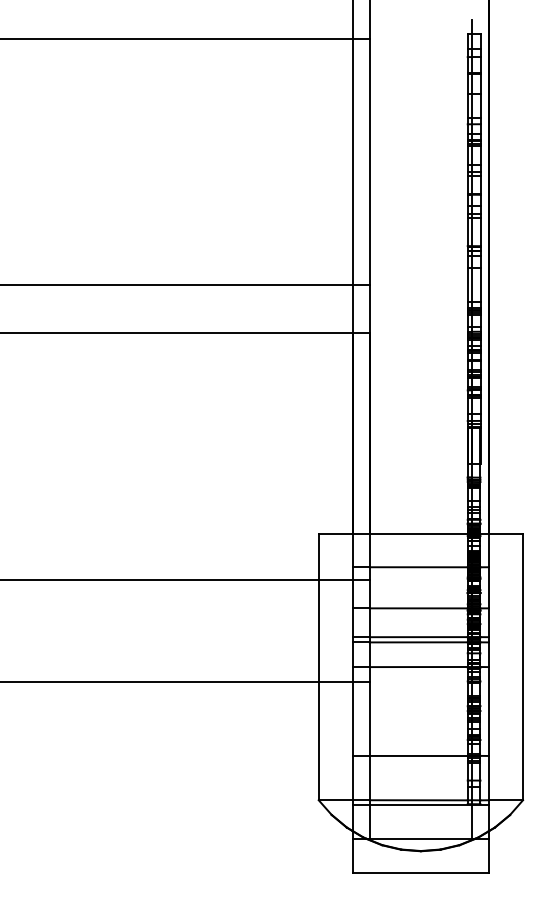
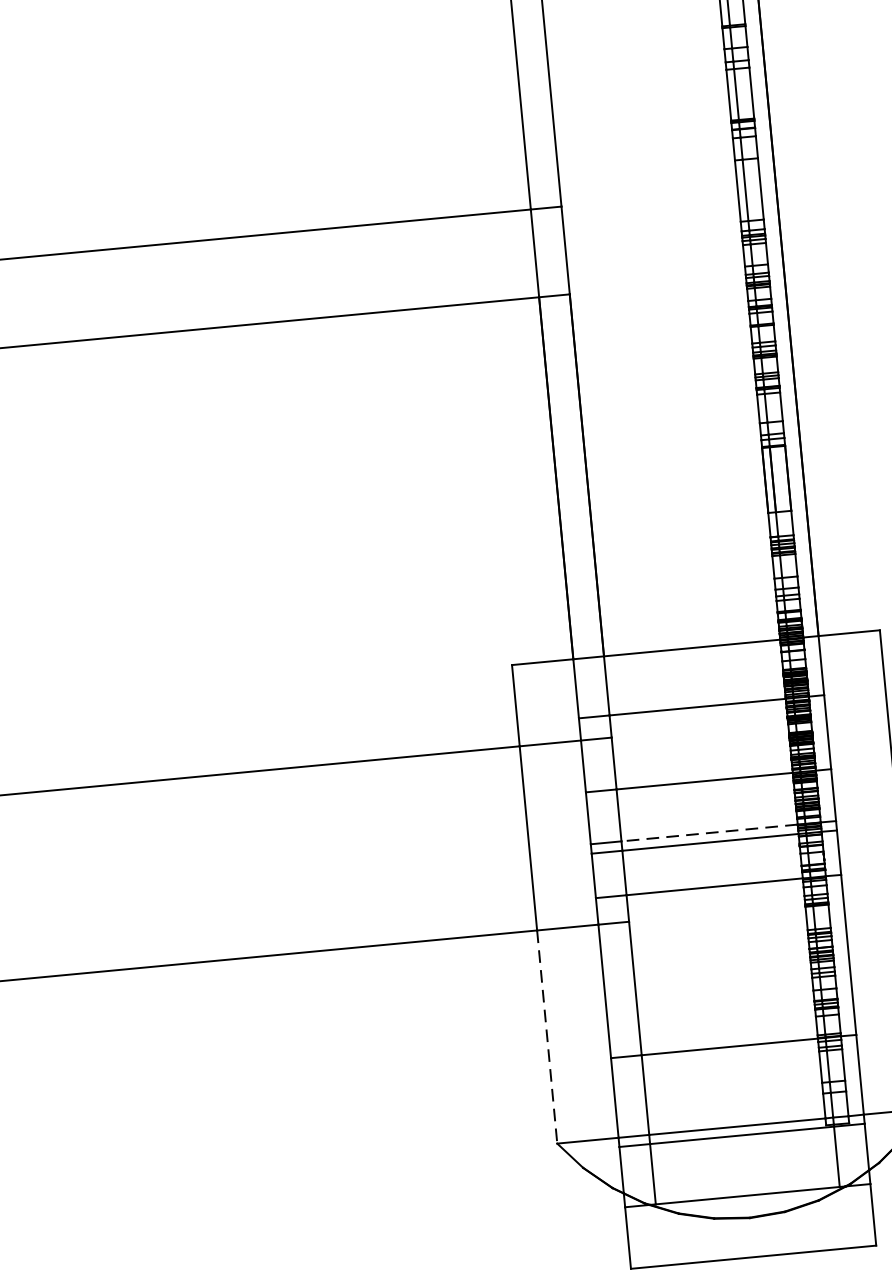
line: (418, 637) -> (709, 833), solid -> dashed
line: (318, 741) -> (546, 1037), solid -> dashed

